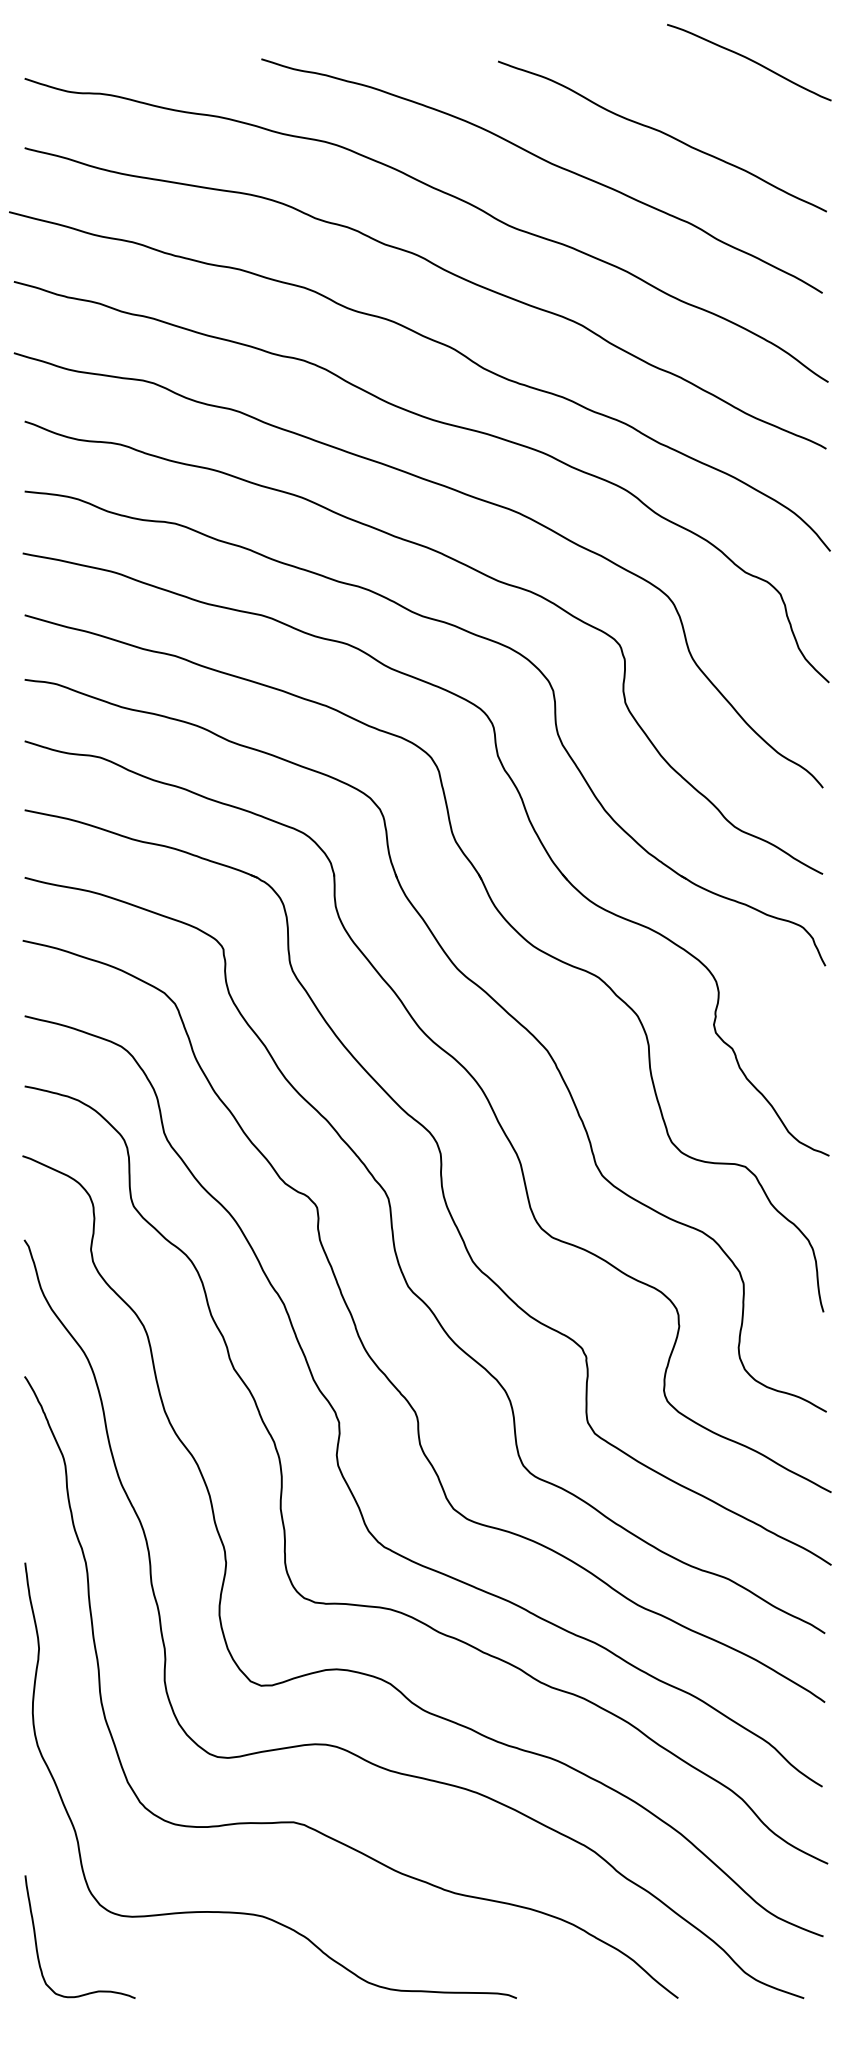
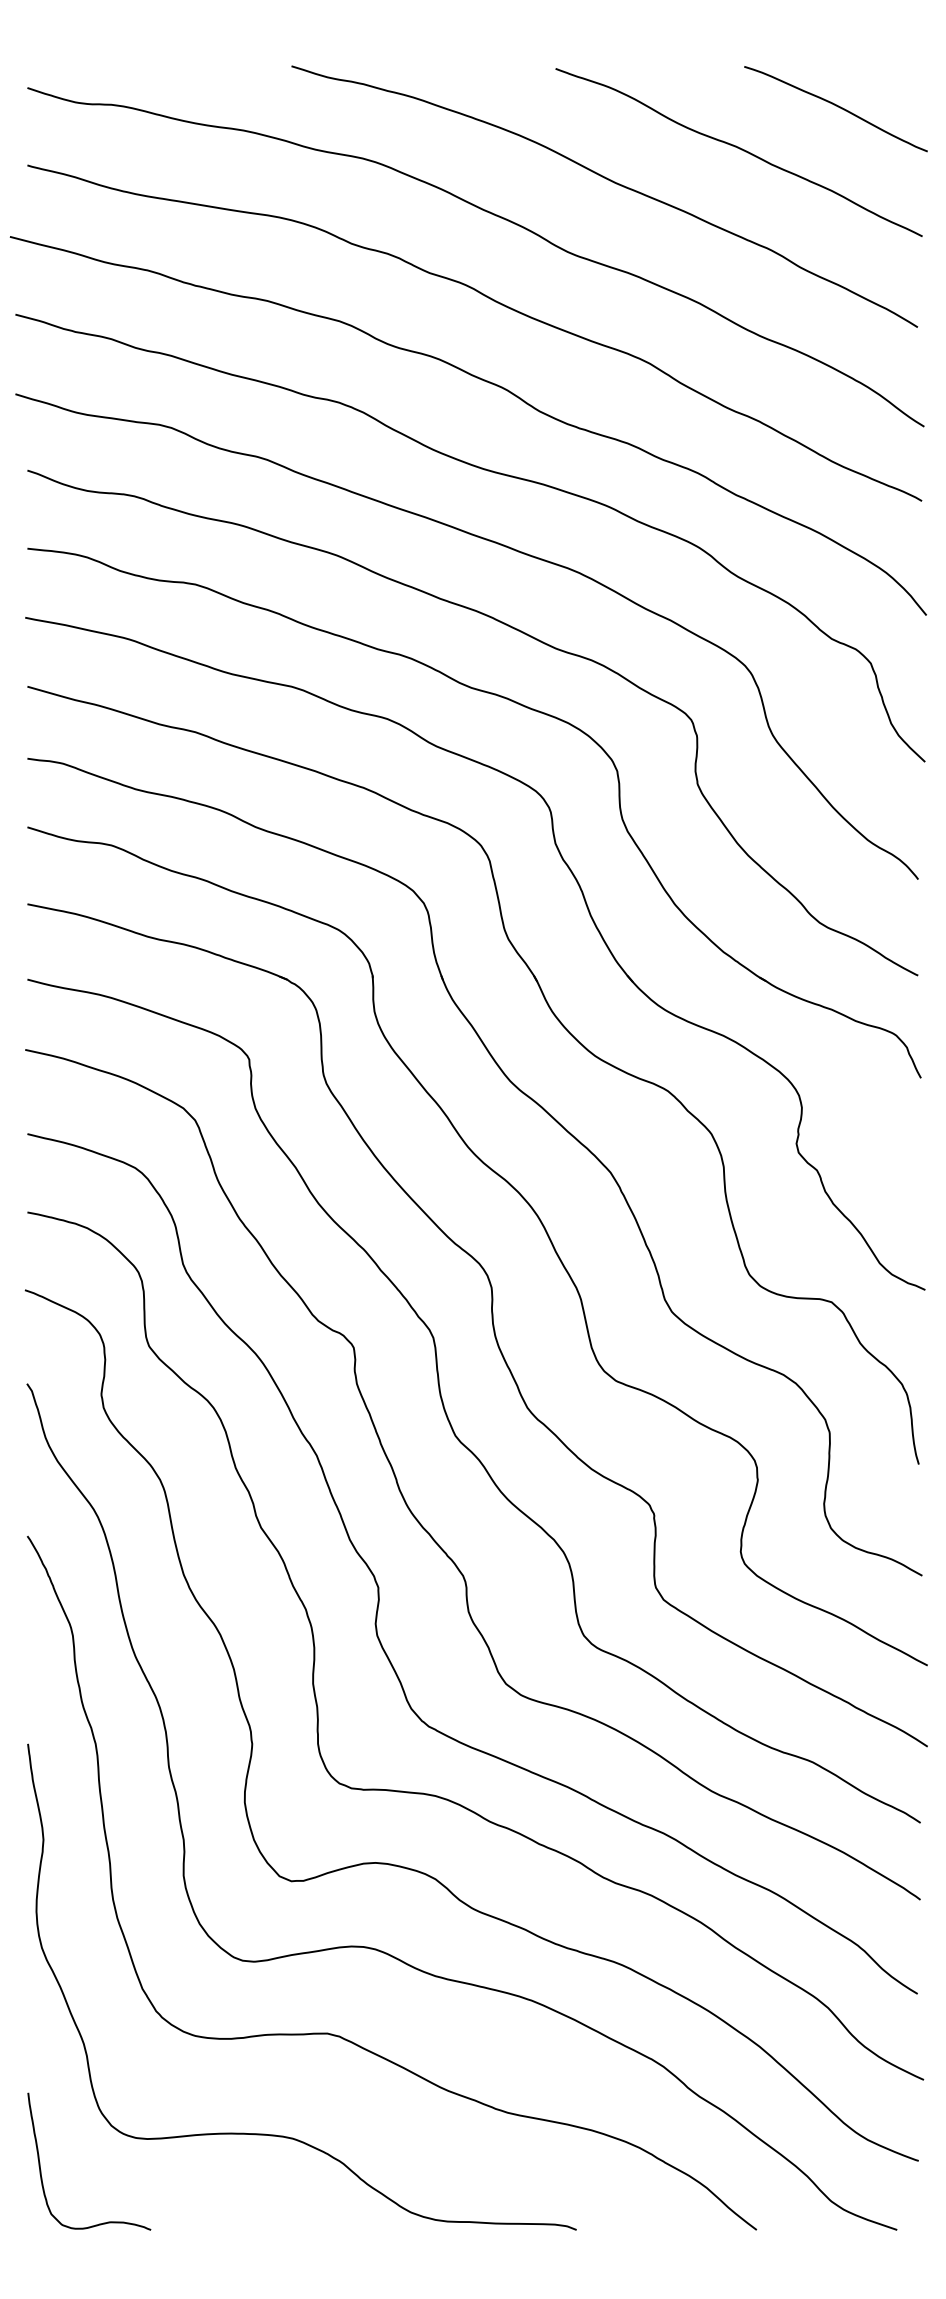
curve: (750, 61) -> (837, 107), moved

